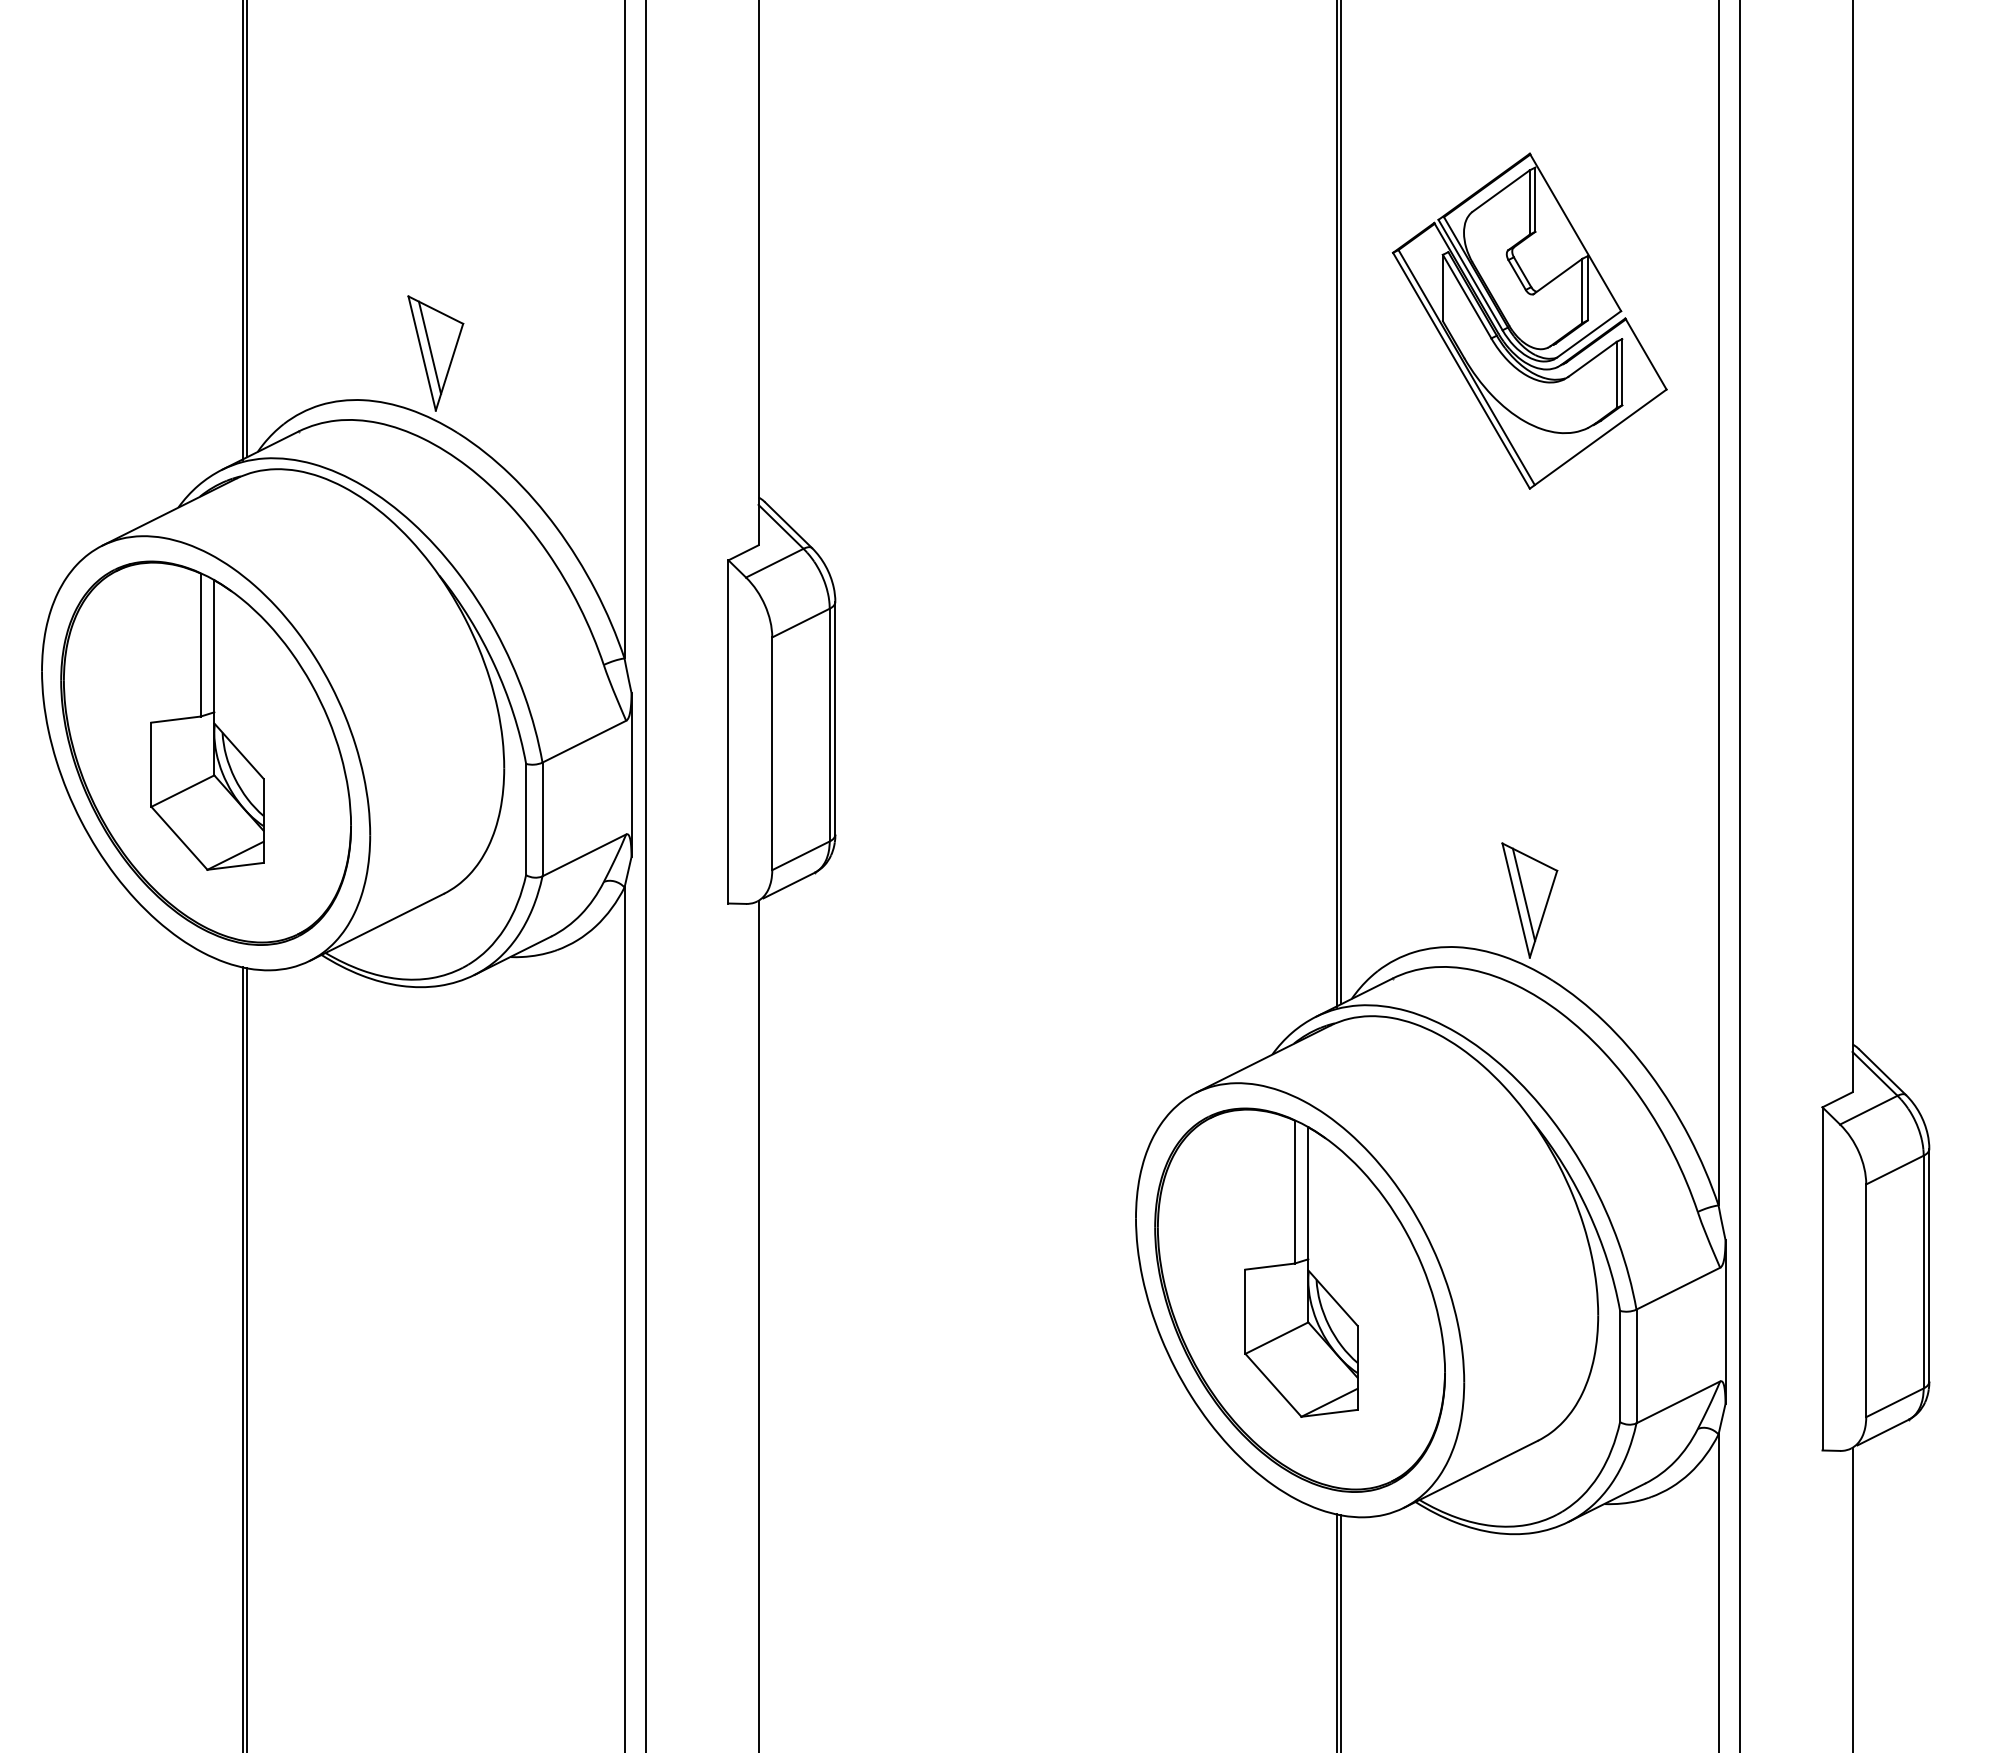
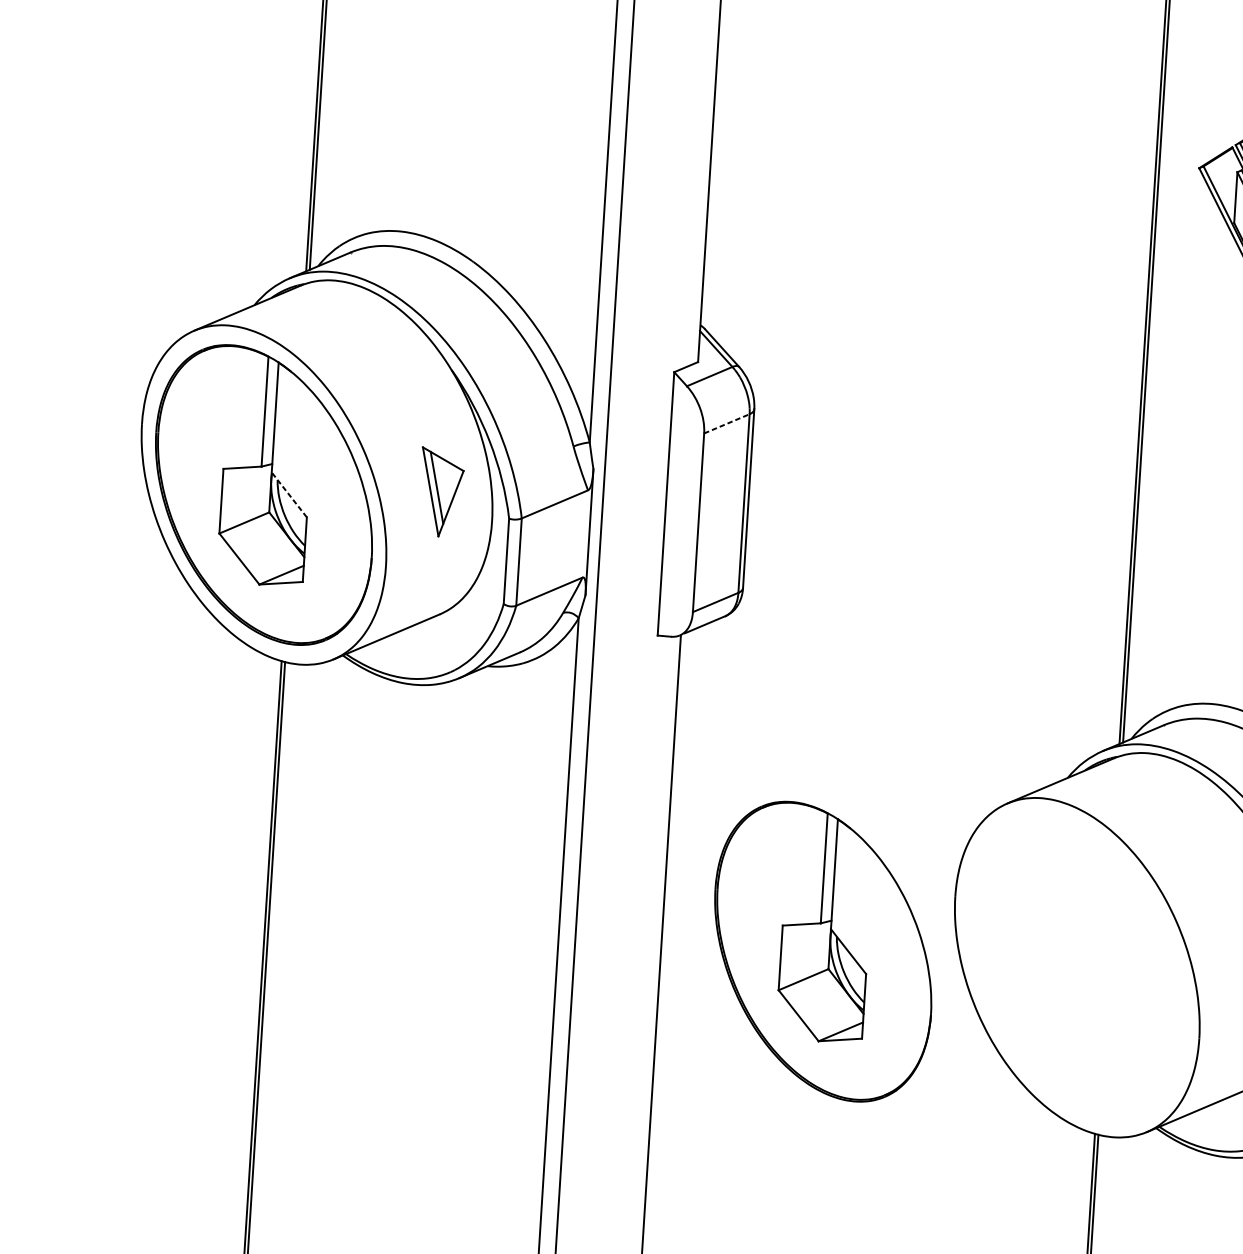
part: (435, 353) -> (440, 492), moved
line: (801, 622) -> (727, 423), solid -> dashed
line: (238, 750) -> (288, 494), solid -> dashed
part: (1299, 1299) -> (822, 951), moved

